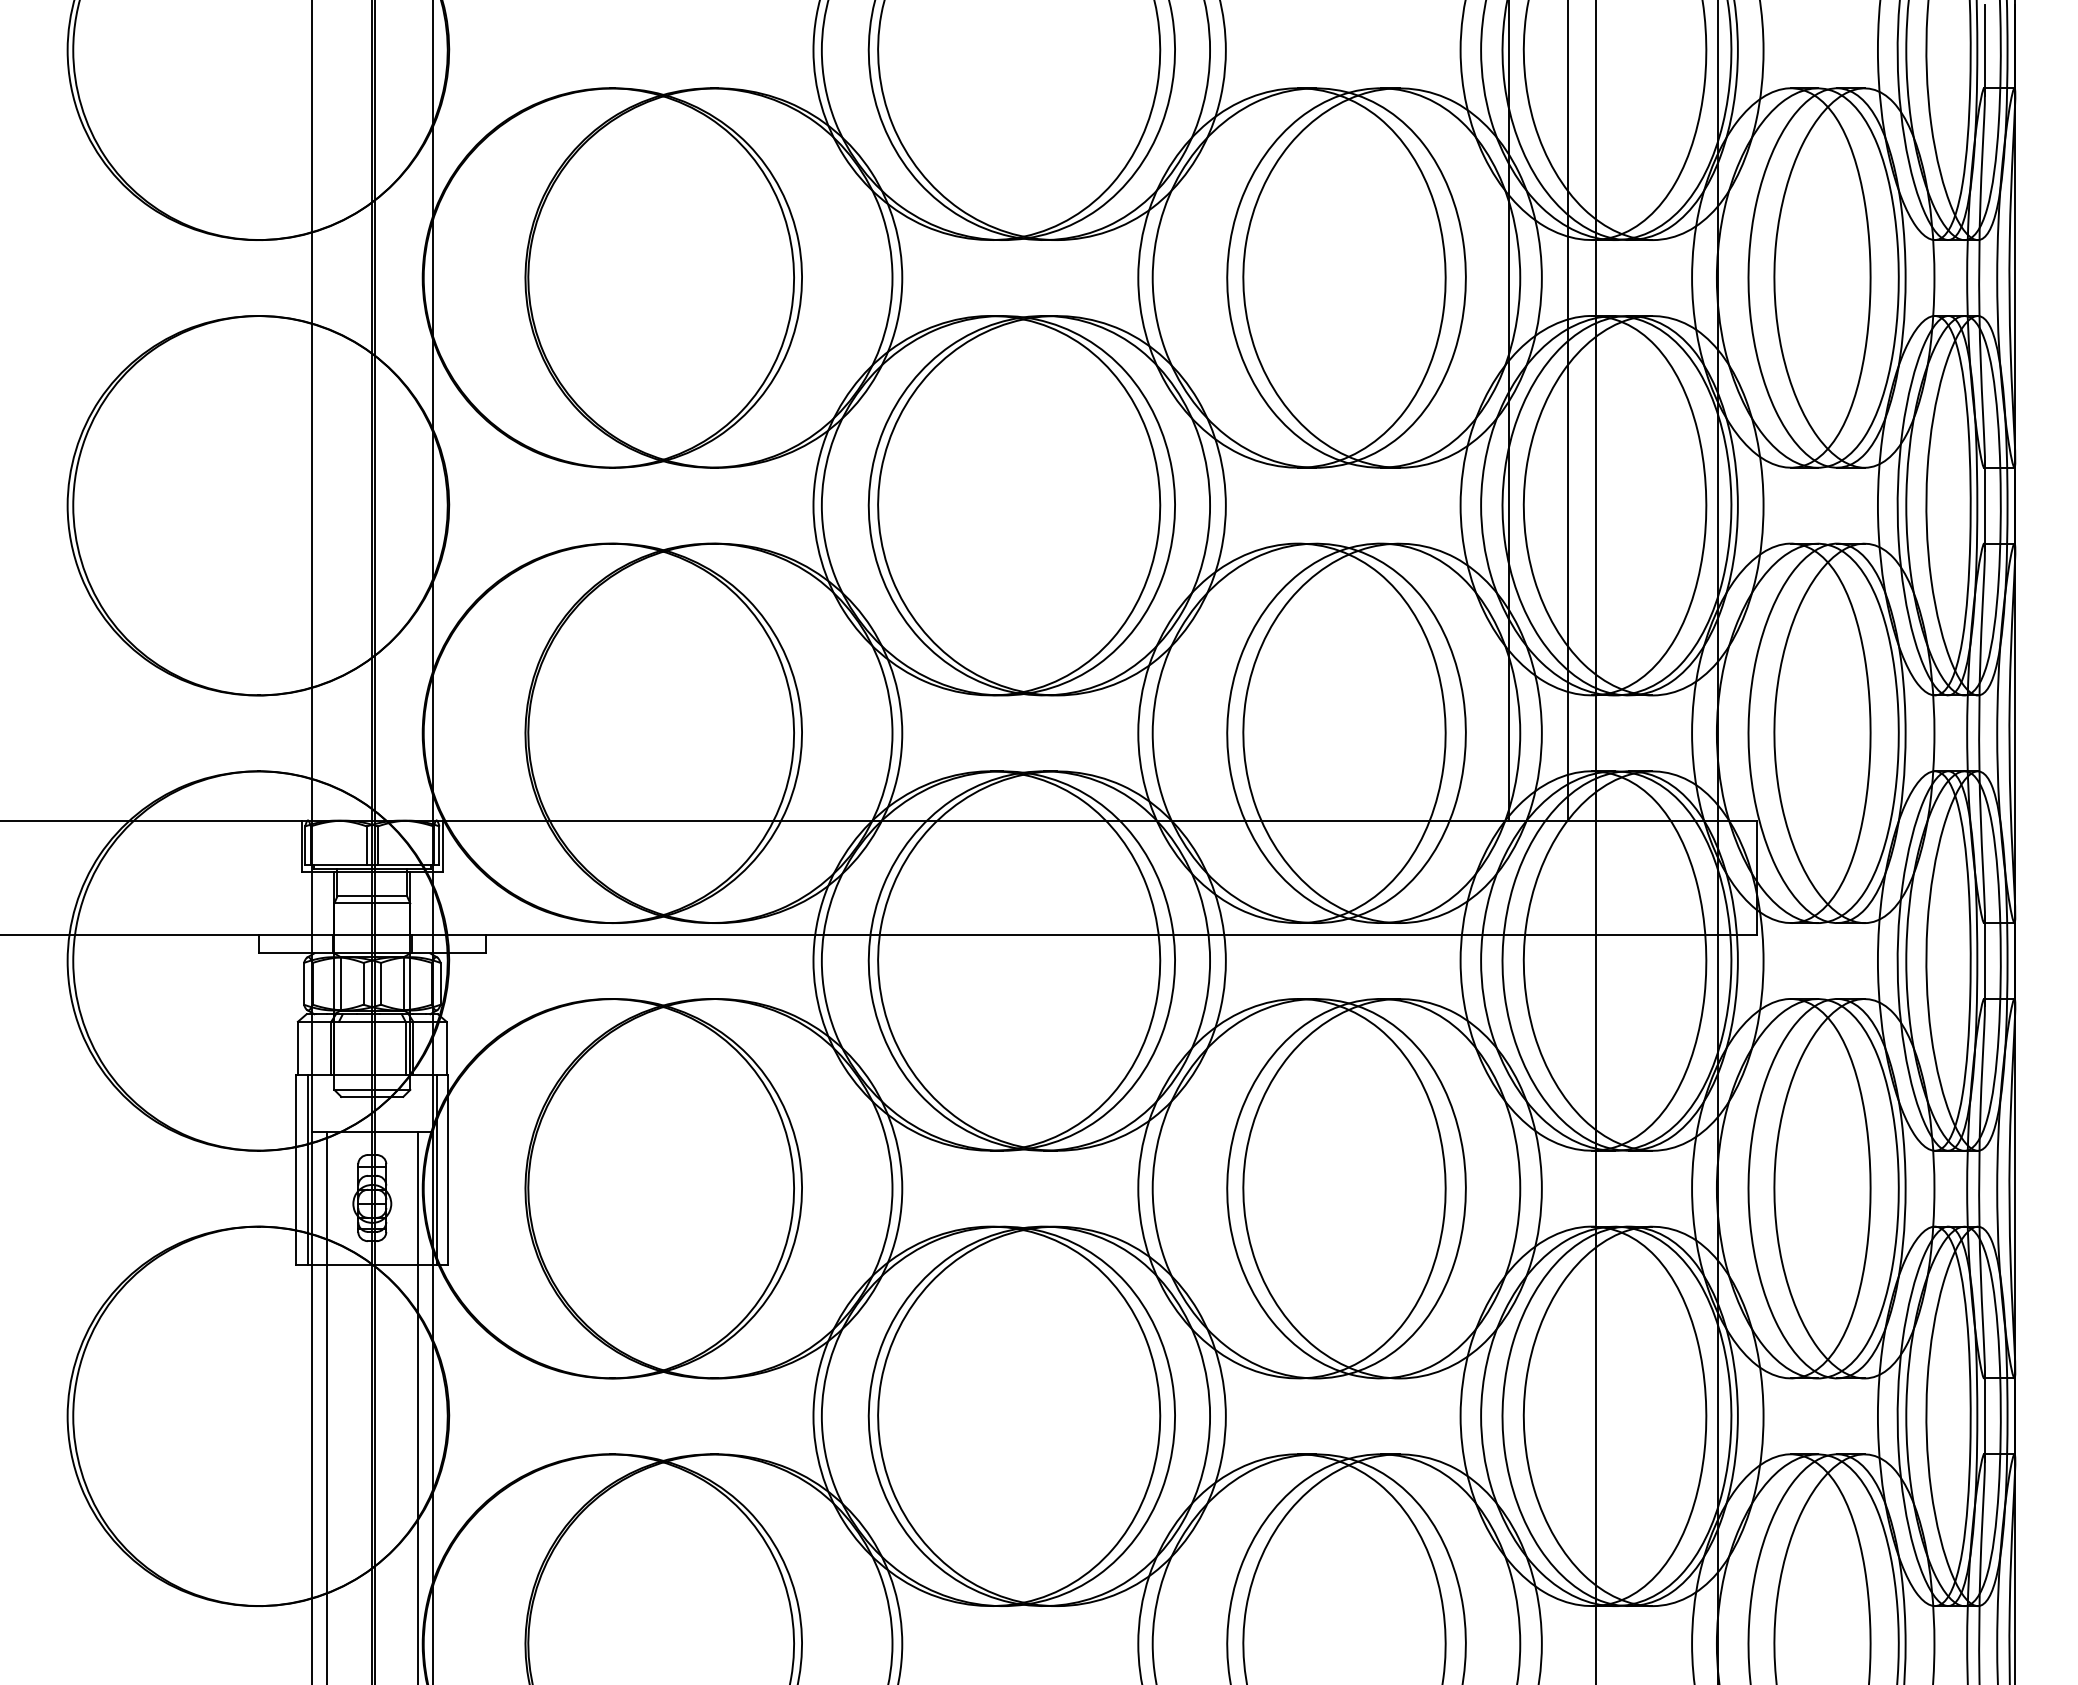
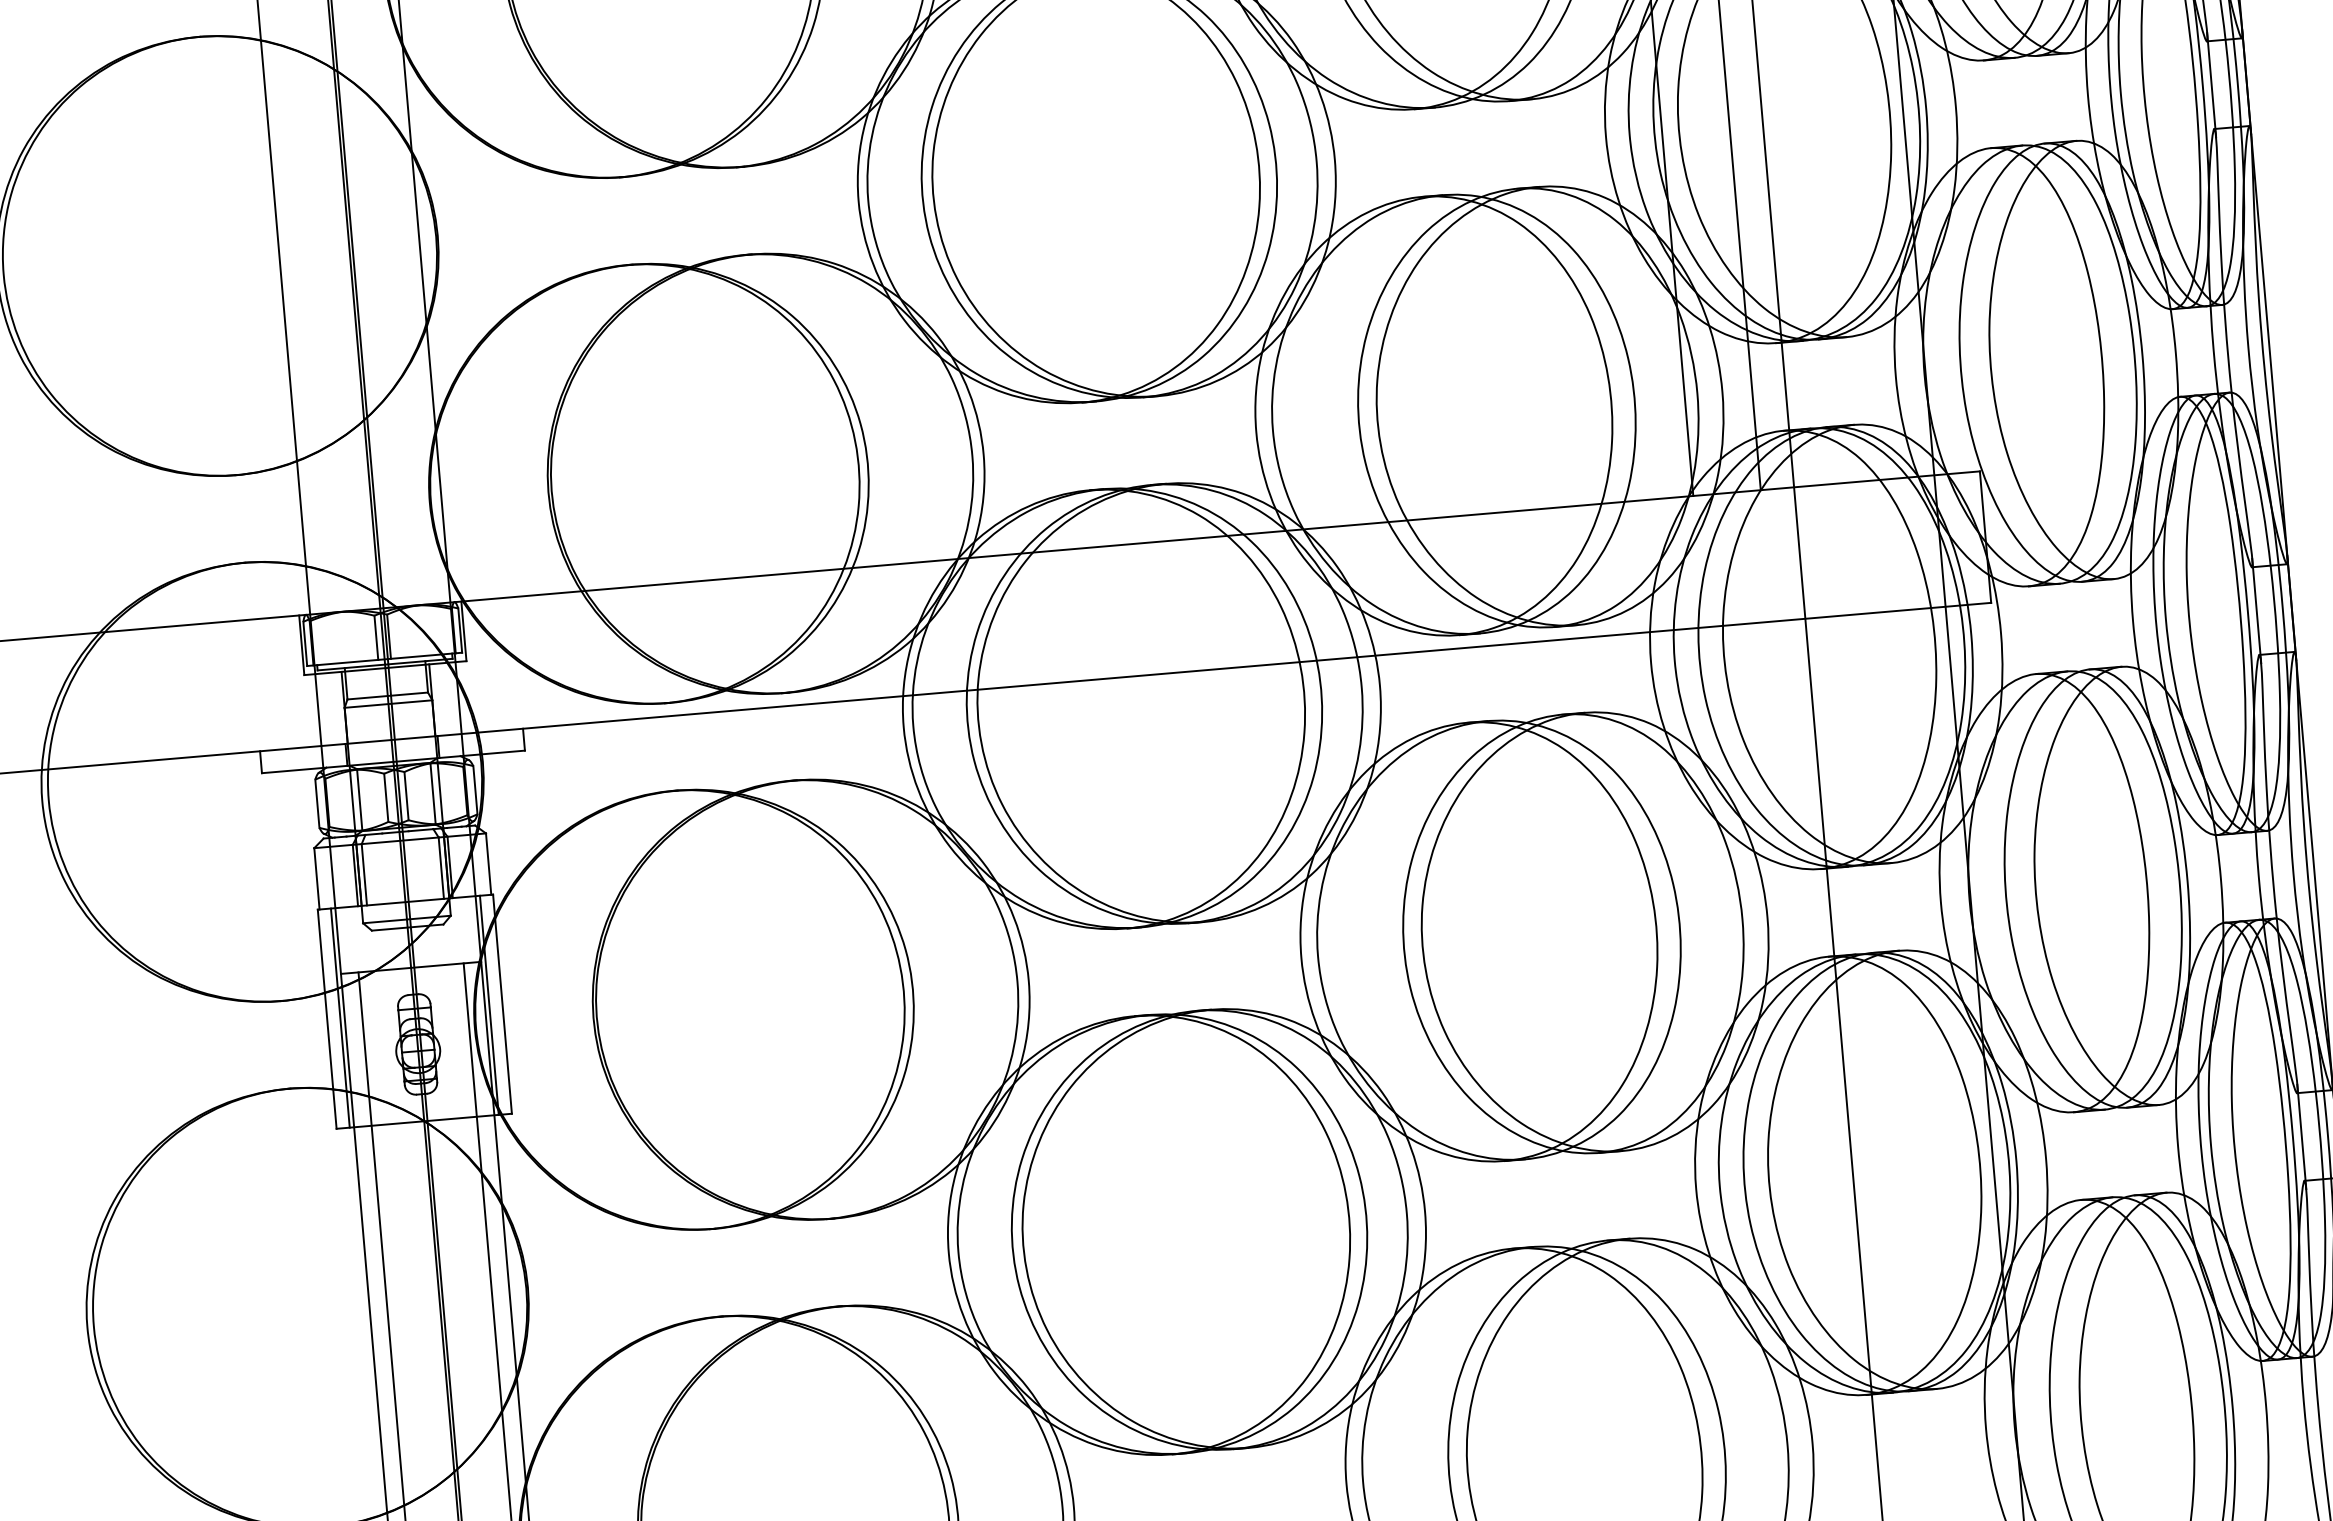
line: (339, 1047) -> (364, 873), added

